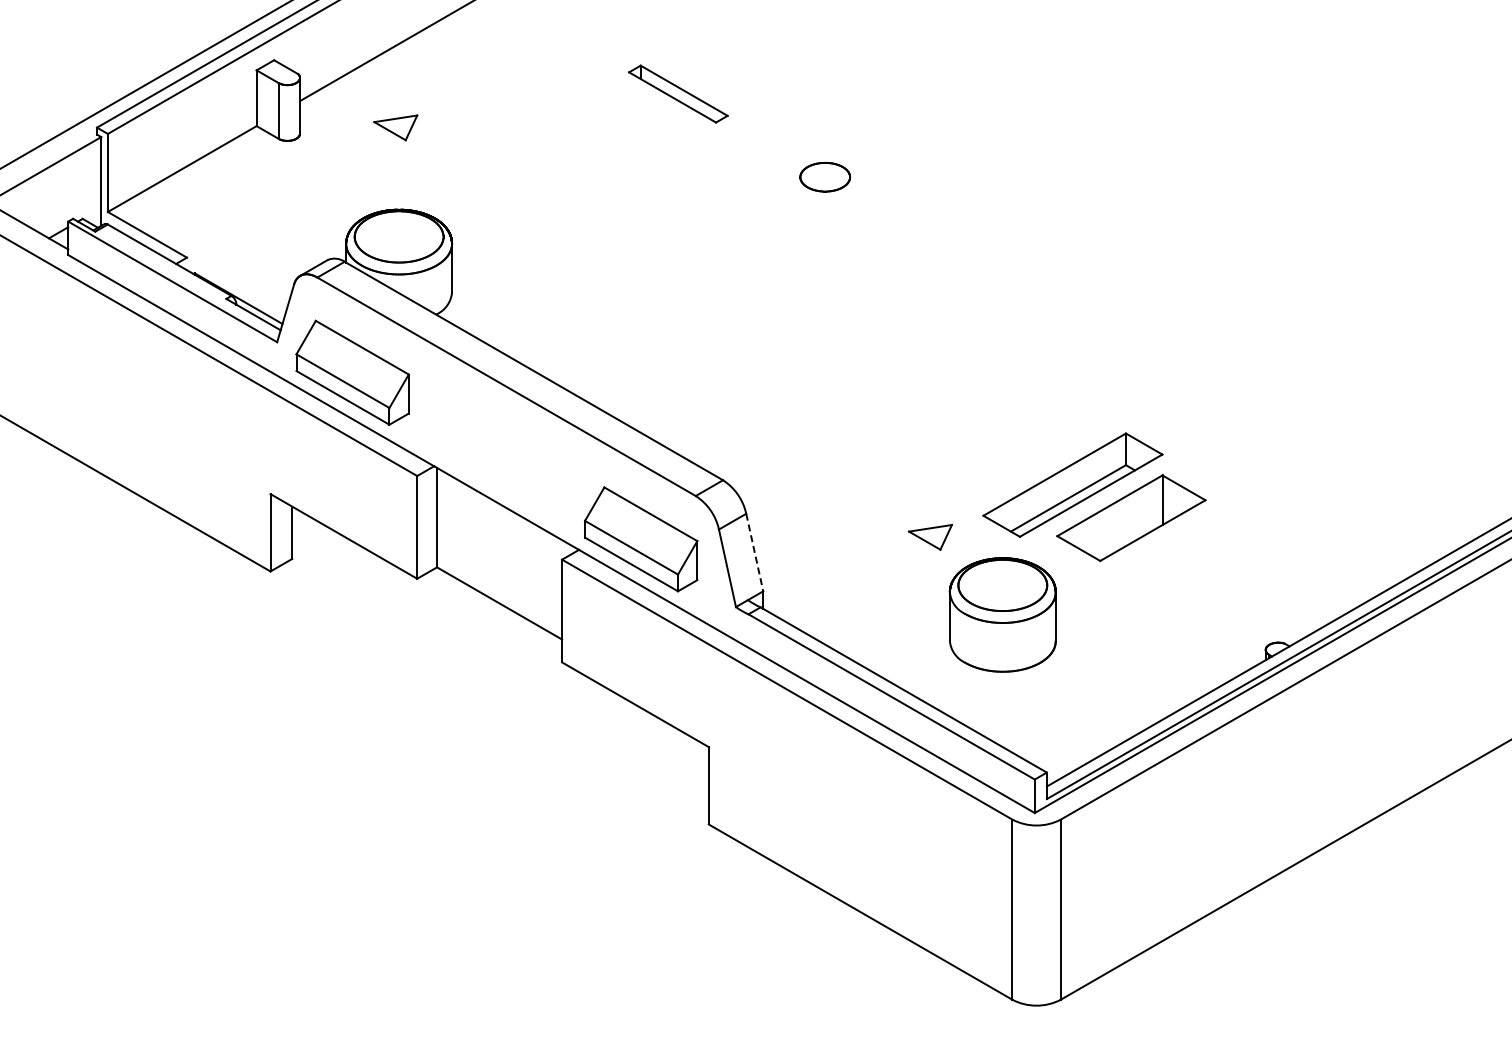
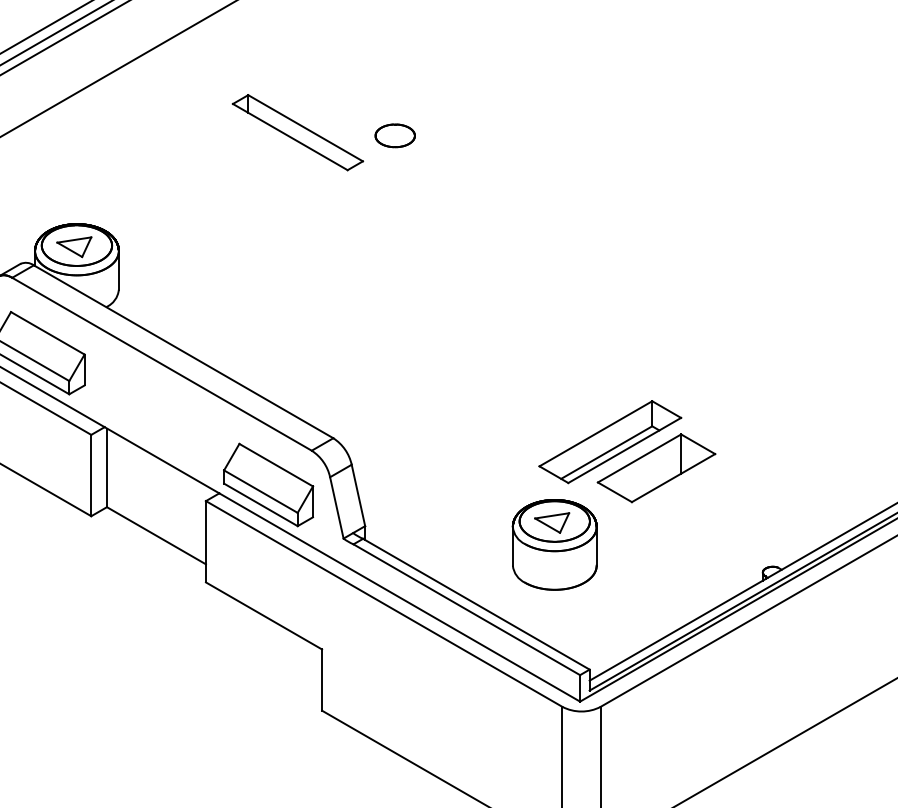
part: (678, 93) -> (298, 132), size x1.67
part: (395, 127) -> (74, 246), moved
part: (825, 177) -> (395, 136), moved
part: (930, 537) -> (552, 523), moved
line: (754, 552) -> (358, 495), dashed -> solid

